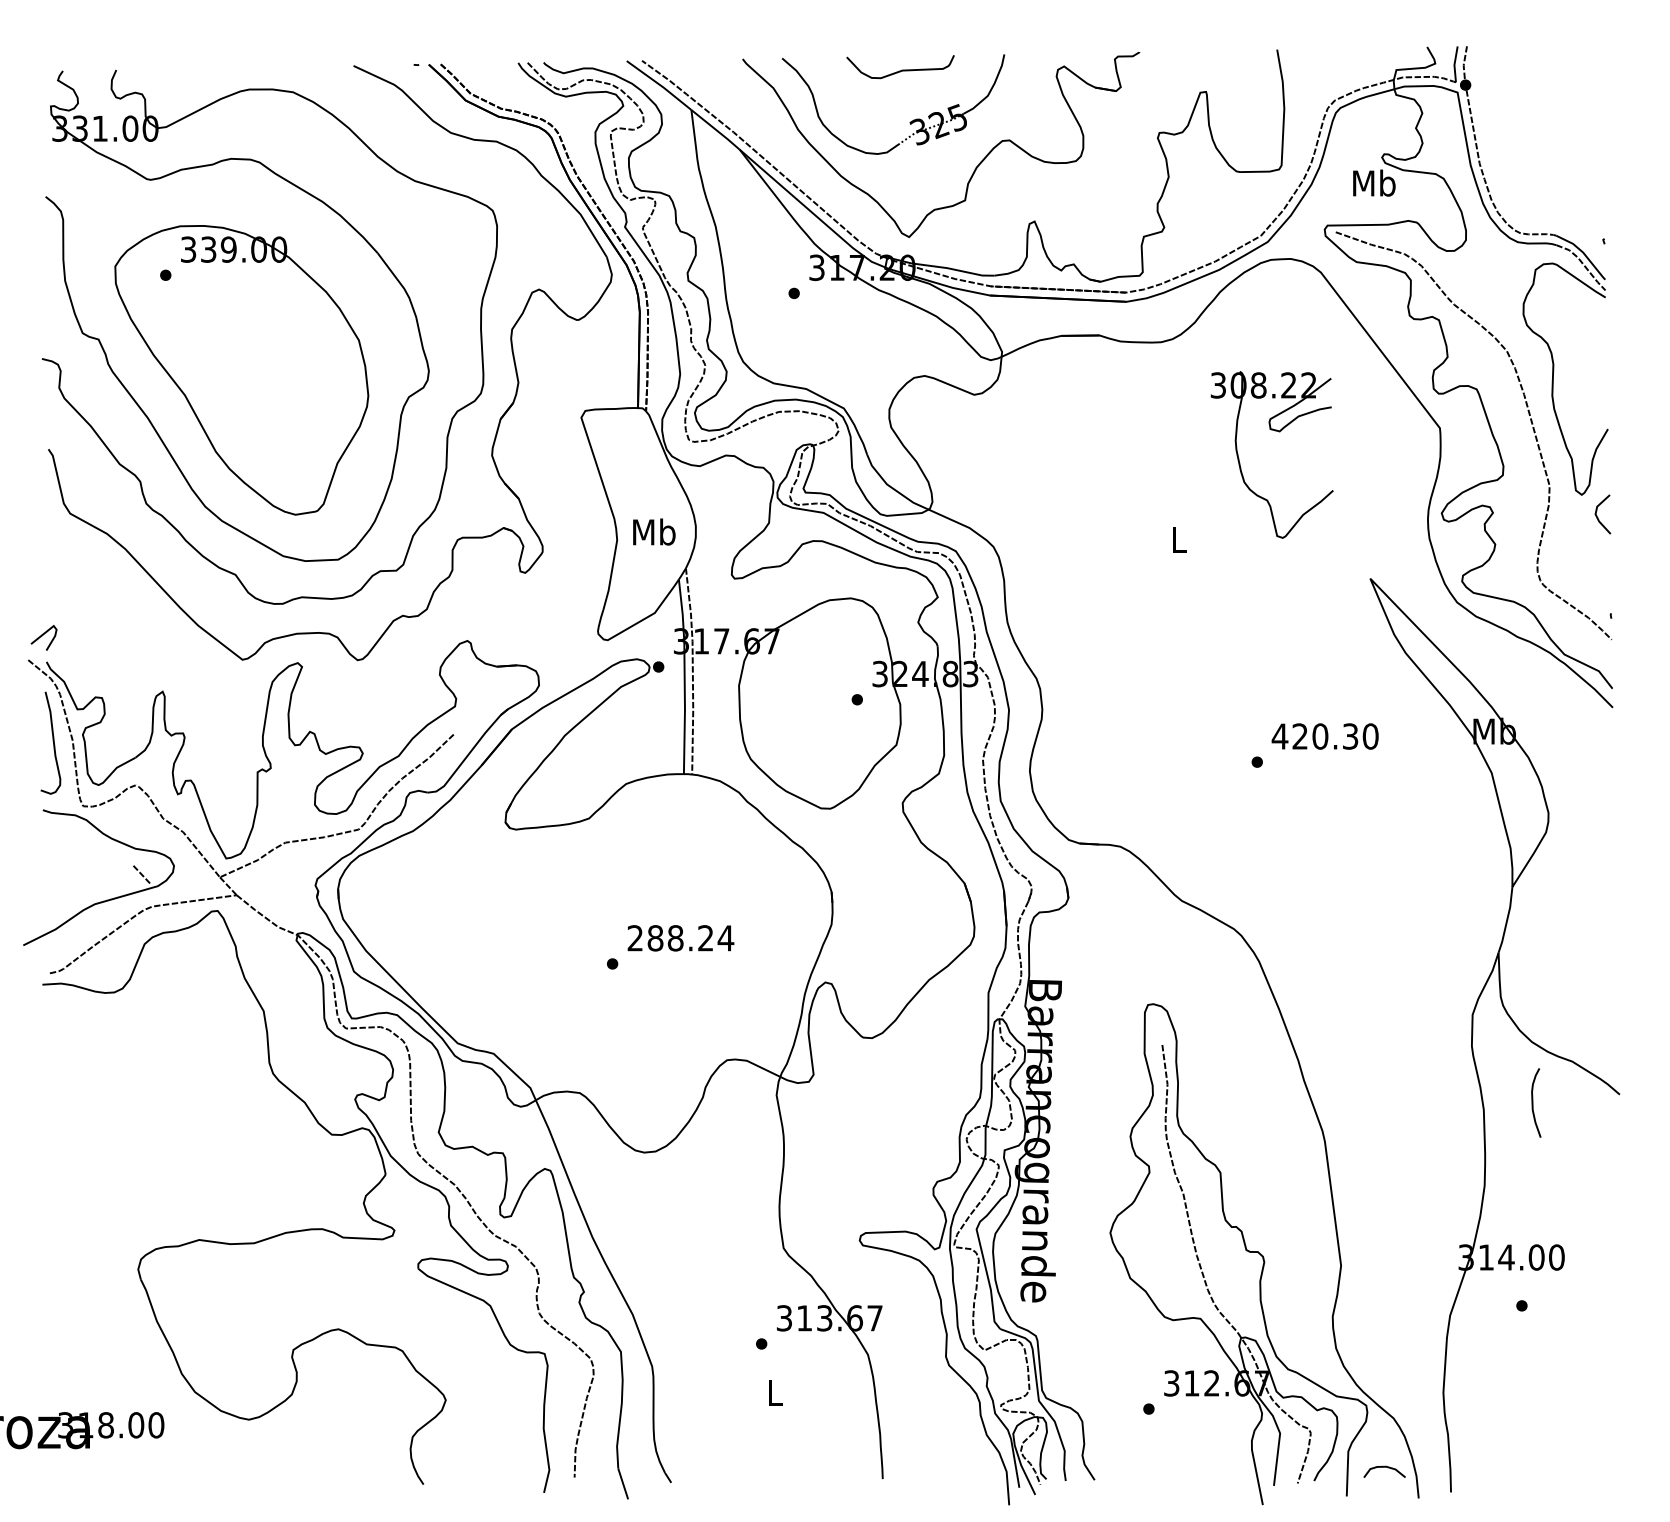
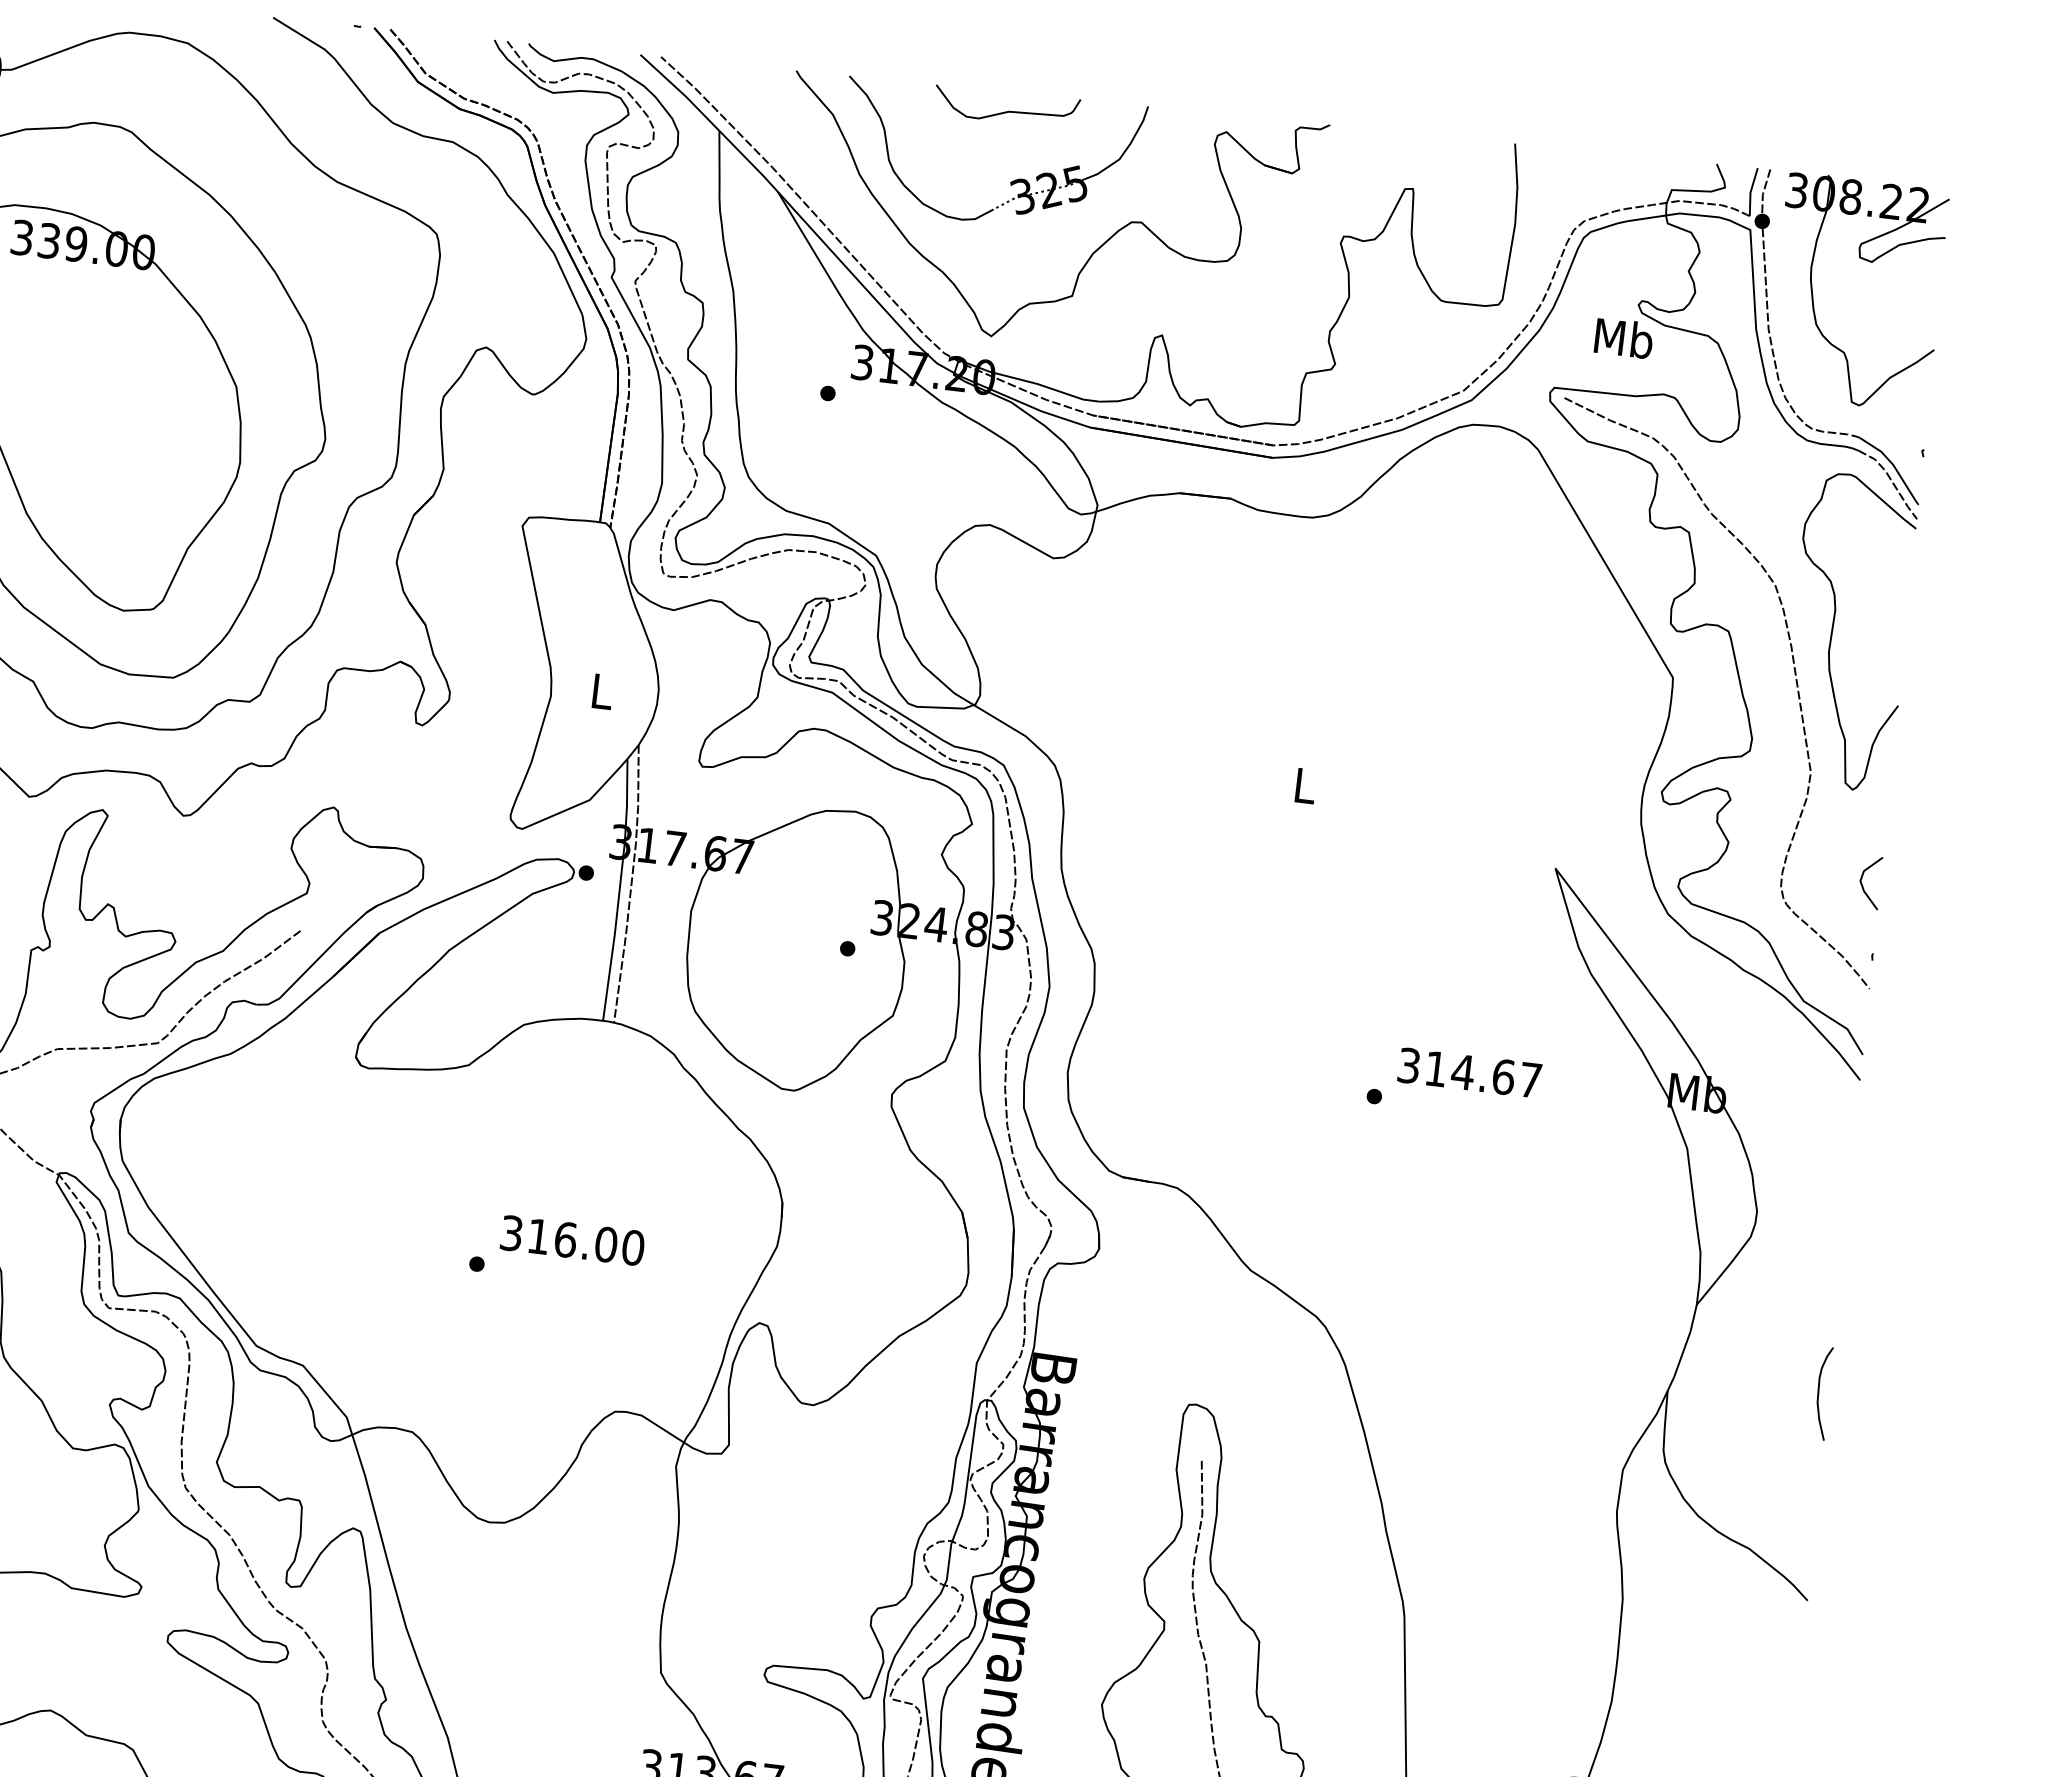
part: (1275, 431) -> (1866, 261), moved
line: (1598, 517) -> (1863, 885), moved
text: (654, 531) -> (602, 690), Mb -> L
text: (1324, 736) -> (1468, 1072), 420.30 -> 314.67
text: (680, 938) -> (572, 1240), 288.24 -> 316.00
curve: (1533, 1102) -> (1819, 1392), moved

